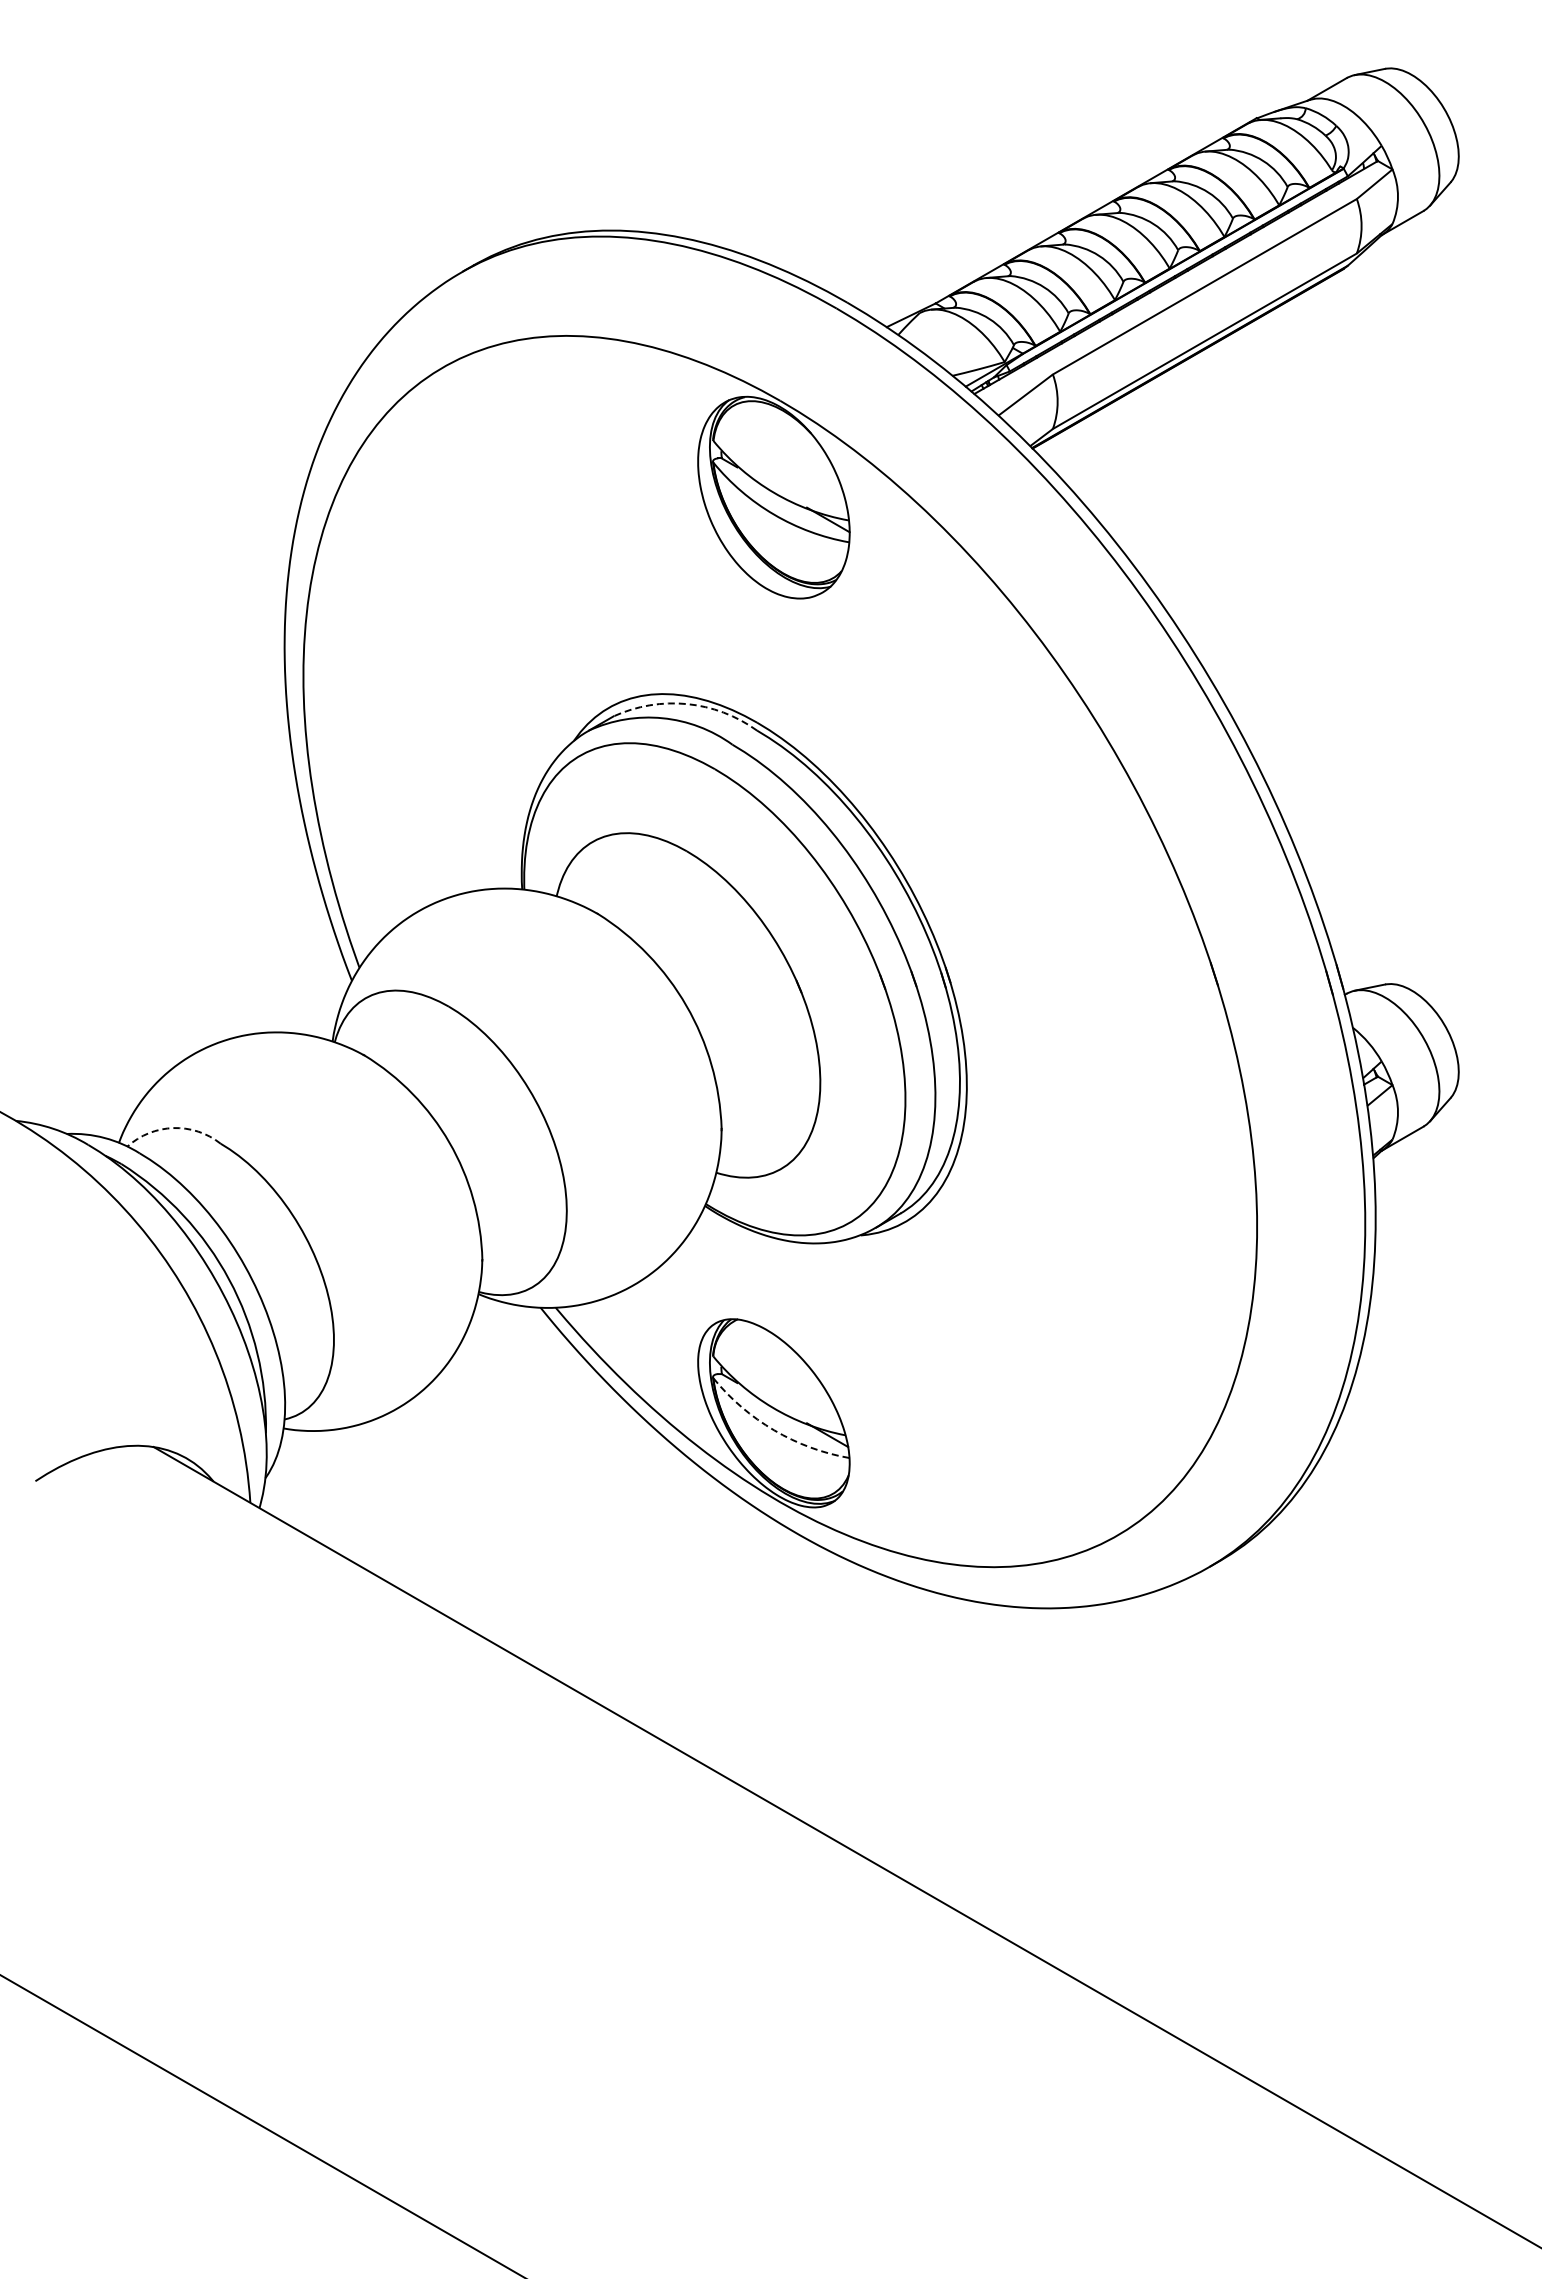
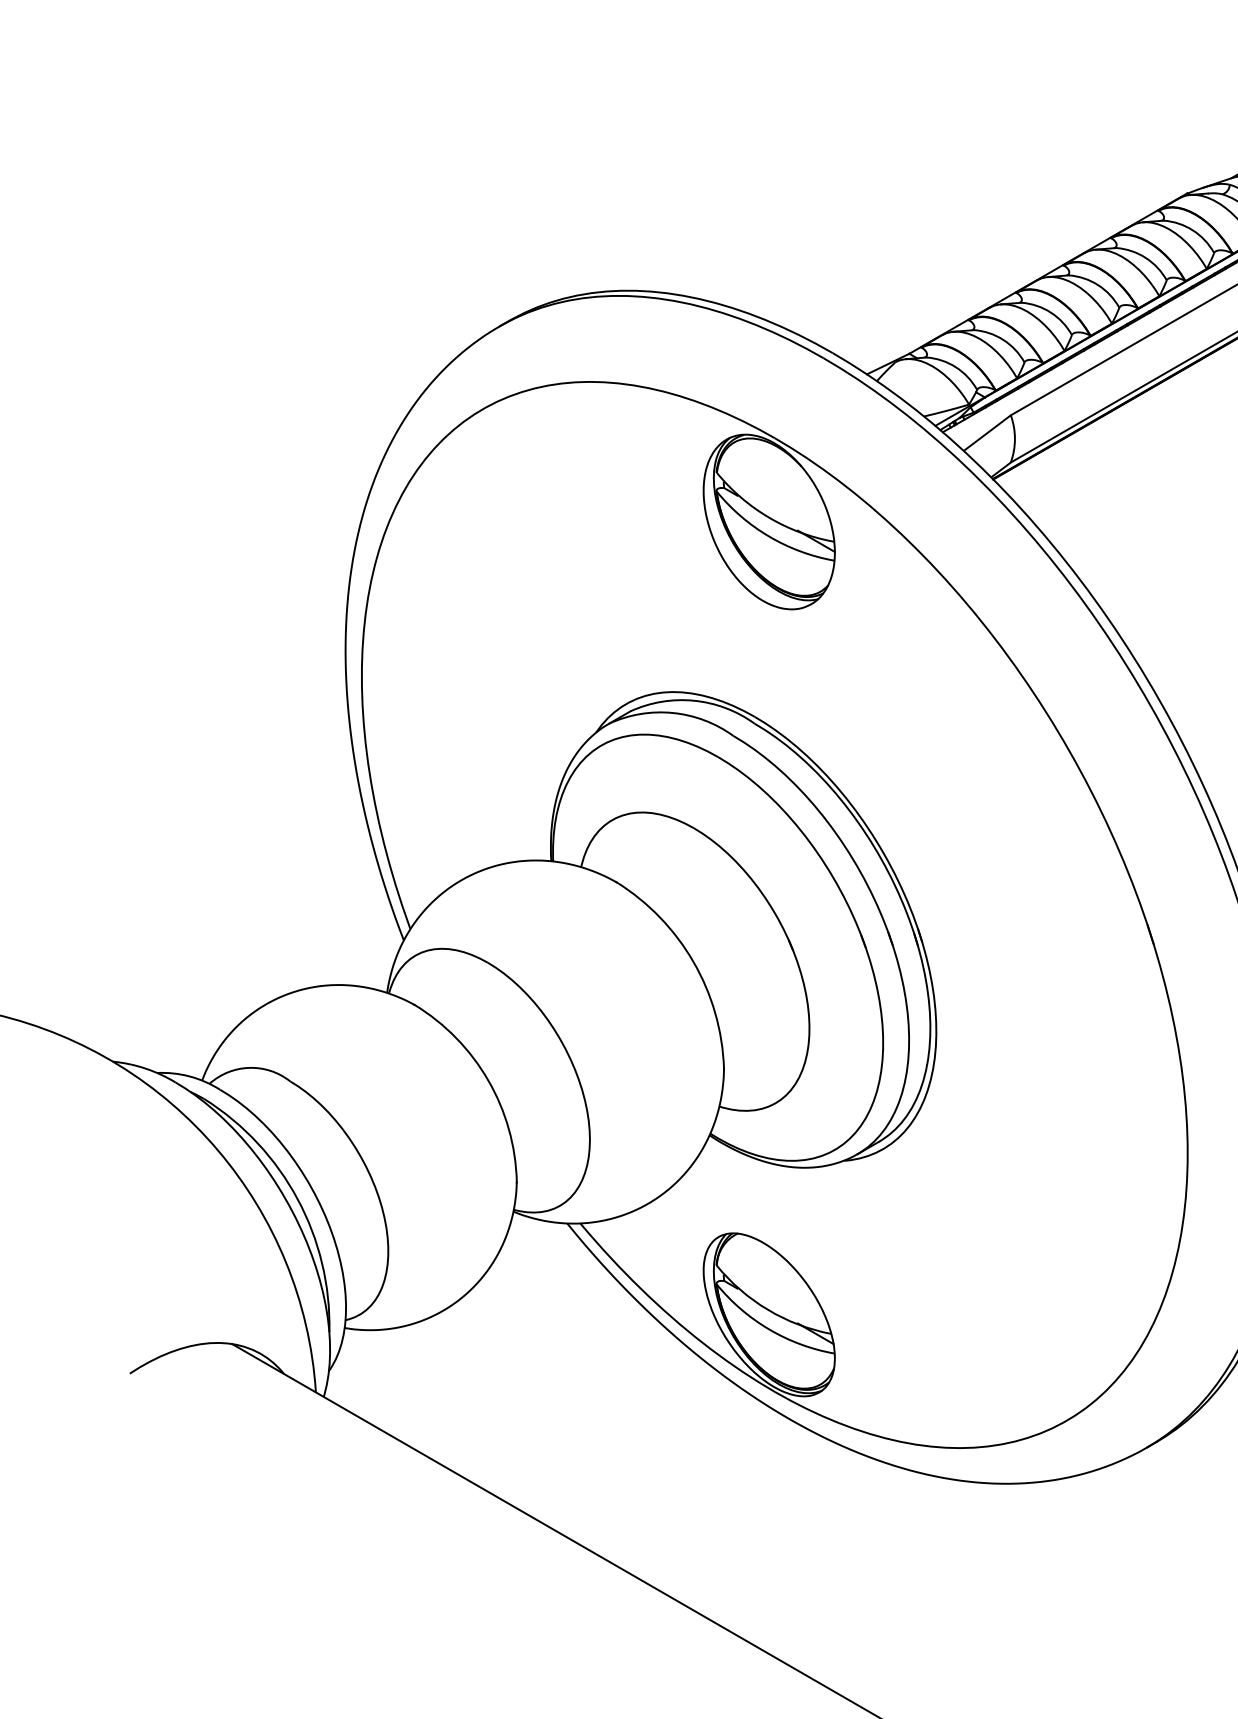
arc: (687, 704) -> (694, 701), dashed -> solid
arc: (173, 1128) -> (249, 1068), dashed -> solid
arc: (774, 1430) -> (769, 1329), dashed -> solid

